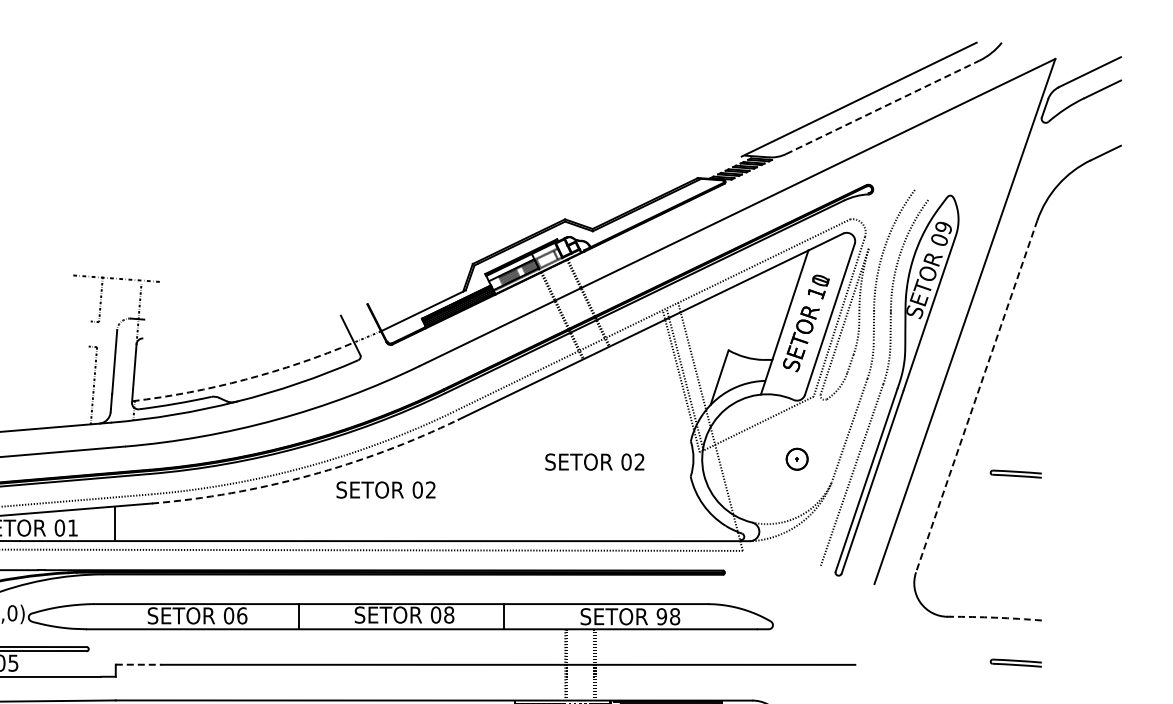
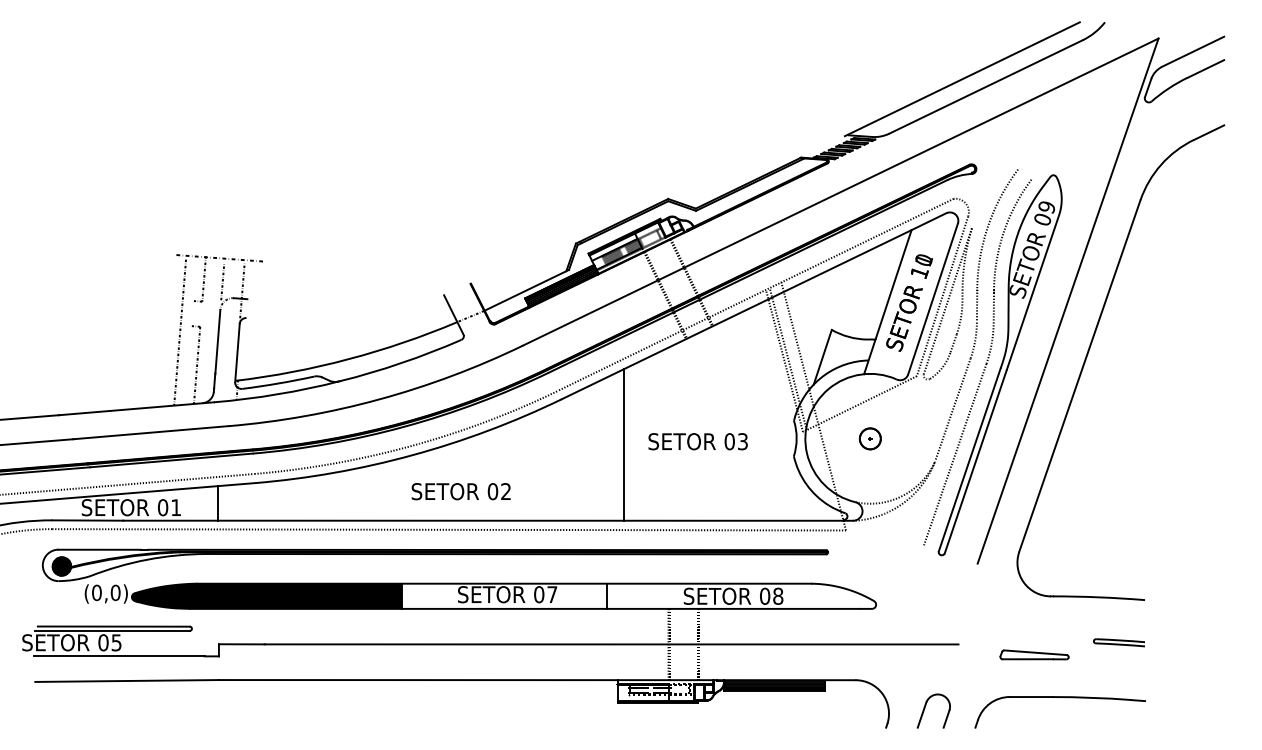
line: (883, 106) -> (986, 86), dashed -> solid
line: (119, 301) -> (222, 281), added
line: (77, 352) -> (180, 332), added
arc: (245, 379) -> (348, 359), dashed -> solid
line: (976, 396) -> (1079, 376), dashed -> solid
part: (796, 458) -> (869, 438), moved
text: (639, 461) -> (742, 441), 02 -> 03
line: (520, 464) -> (623, 444), added
part: (1015, 473) -> (1118, 453), removed
arc: (309, 475) -> (412, 455), dashed -> solid
text: (385, 489) -> (460, 491), moved
text: (449, 614) -> (552, 594), 08 -> 07
fill: (163, 615) -> (266, 595), added
text: (661, 616) -> (764, 596), 98 -> 08
arc: (995, 617) -> (1098, 597), dashed -> solid
line: (138, 664) -> (241, 644), dashed -> solid
part: (931, 674) -> (1034, 654), added

